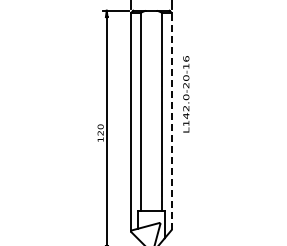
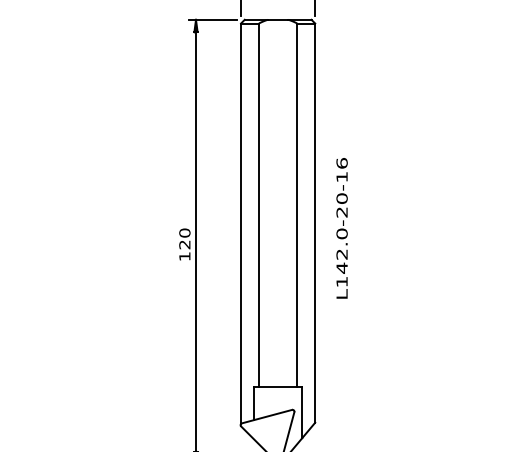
text: (186, 94) -> (342, 228), moved
line: (171, 121) -> (314, 223), dashed -> solid

